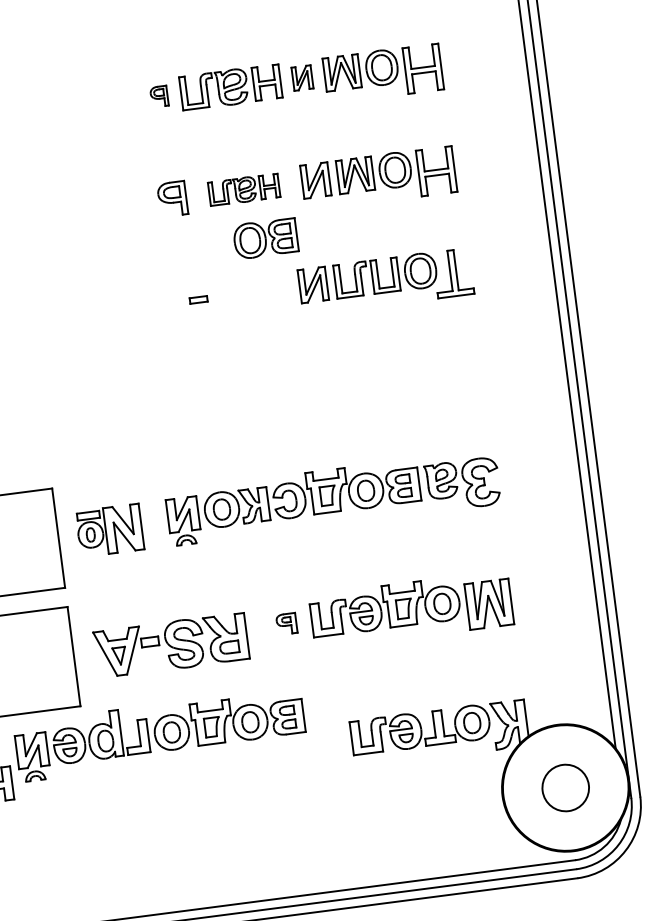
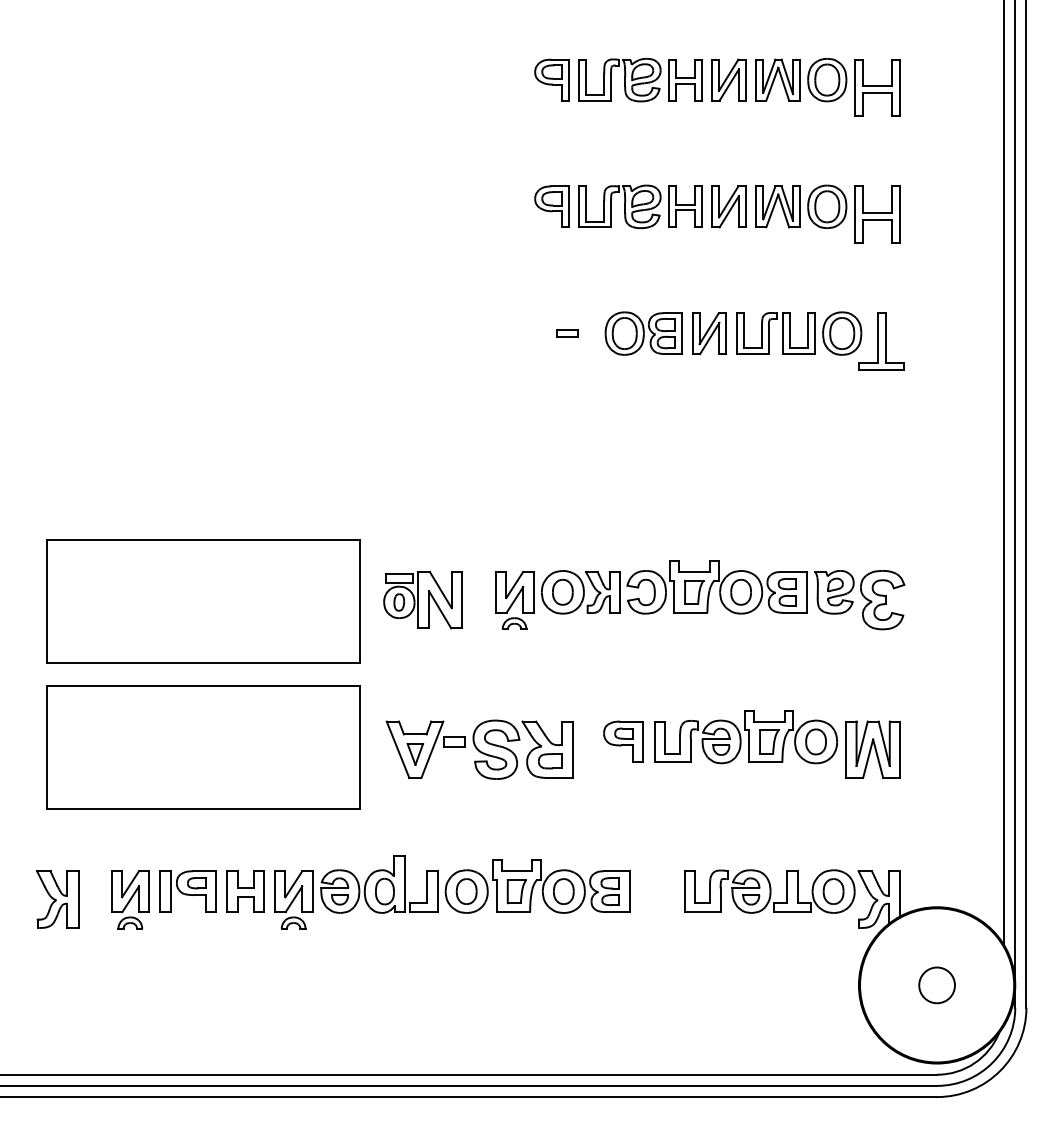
part: (302, 77) -> (728, 79), size x1.43
part: (158, 96) -> (551, 79), size x1.67
part: (244, 189) -> (640, 206), size x1.43
part: (265, 238) -> (643, 333), moved
part: (286, 623) -> (623, 741), size x1.67
part: (160, 734) -> (452, 892), moved
circle: (565, 788) -> (936, 985), size x0.62

